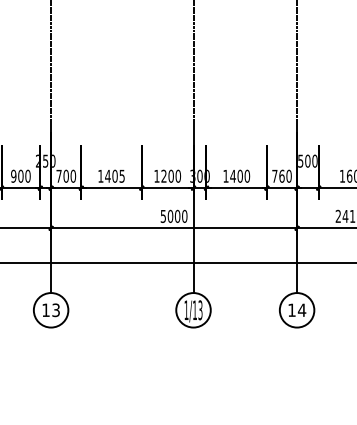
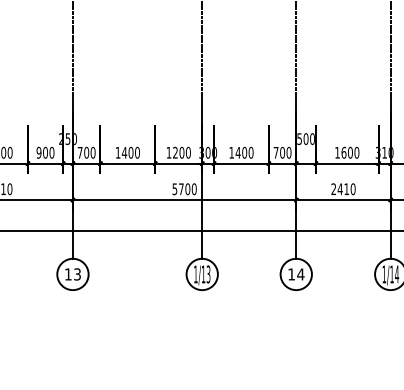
text: (122, 175) -> (137, 152), 1405 -> 1400
text: (281, 175) -> (282, 152), 760 -> 700
text: (169, 216) -> (180, 189), 5000 -> 5700

